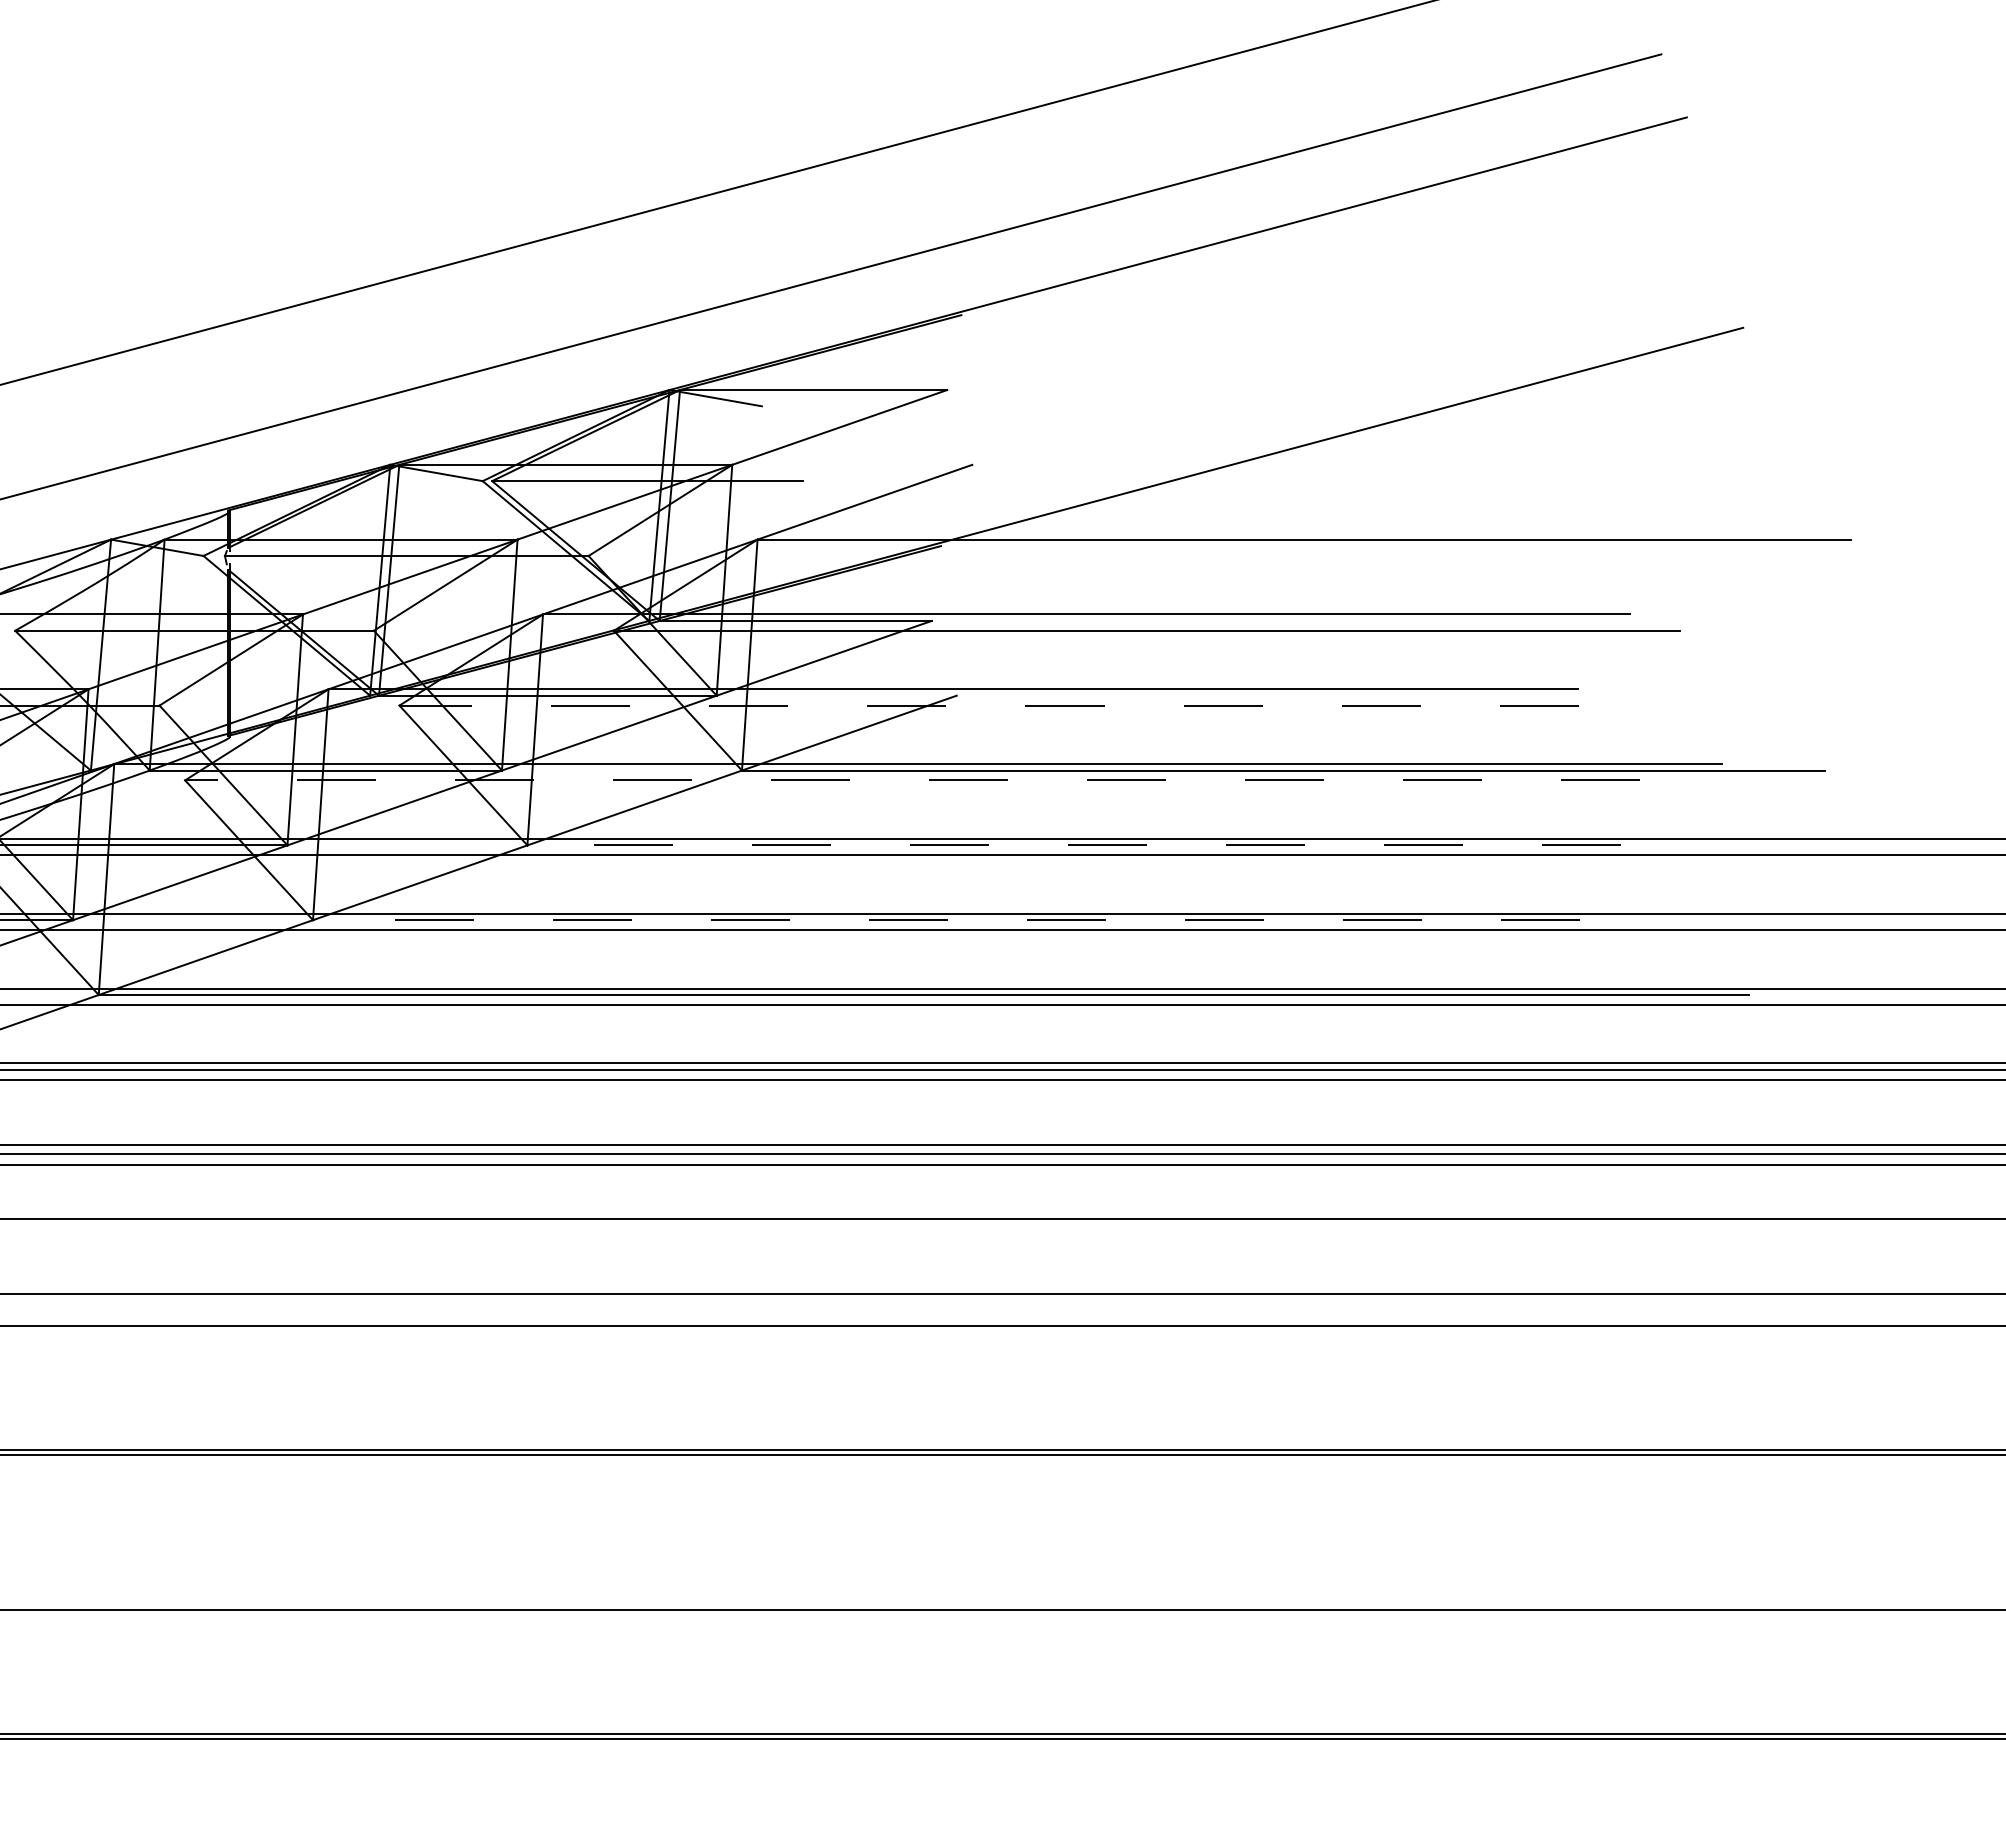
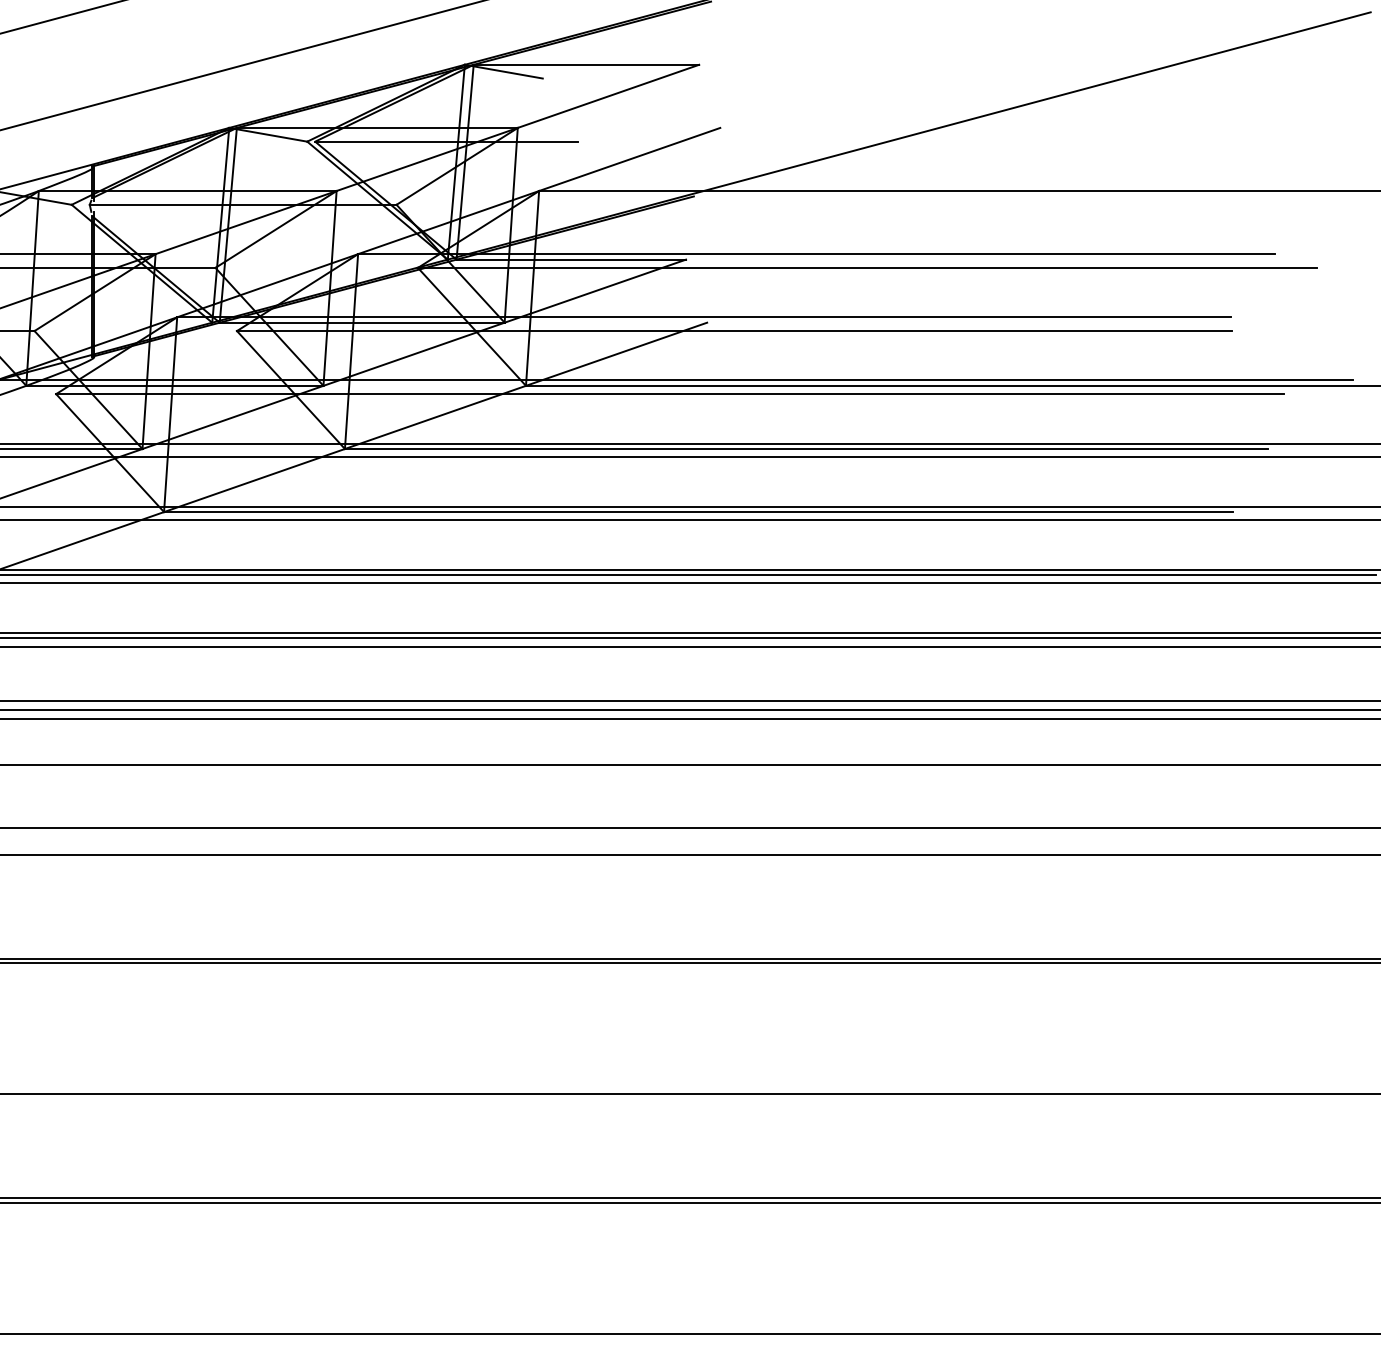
line: (989, 705) -> (734, 330), dashed -> solid
line: (912, 780) -> (669, 394), dashed -> solid
line: (1074, 845) -> (806, 449), dashed -> solid
line: (945, 920) -> (697, 512), dashed -> solid

